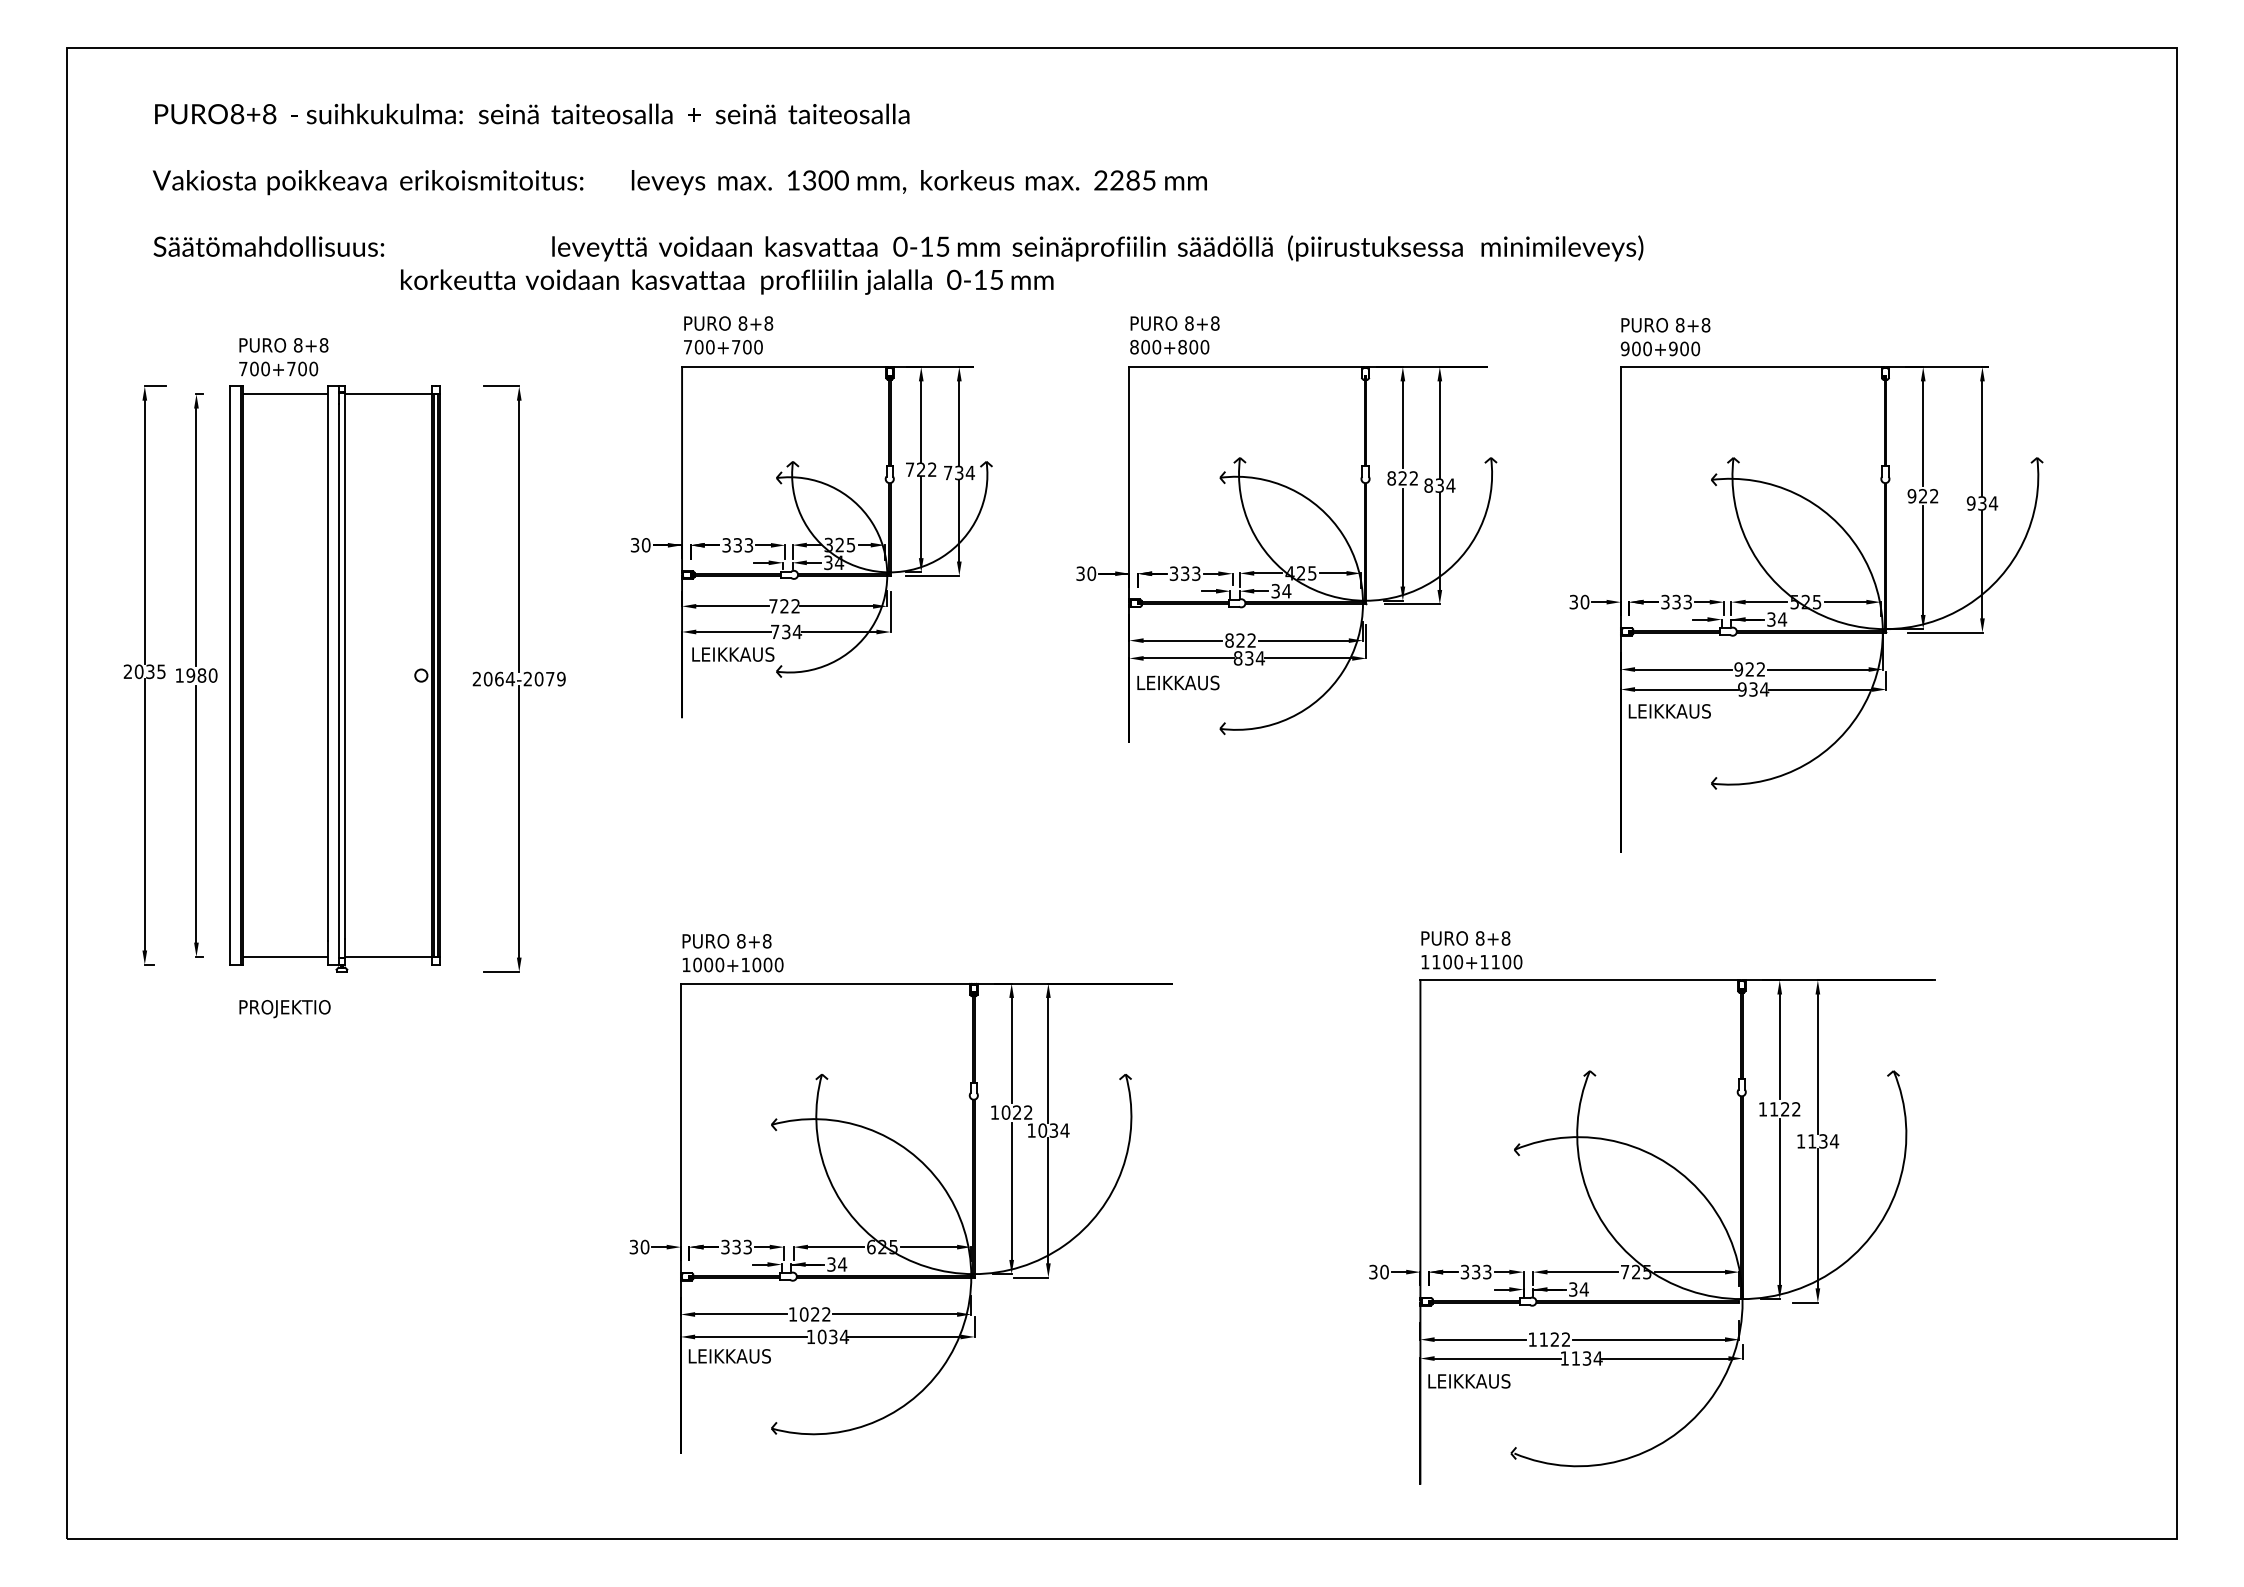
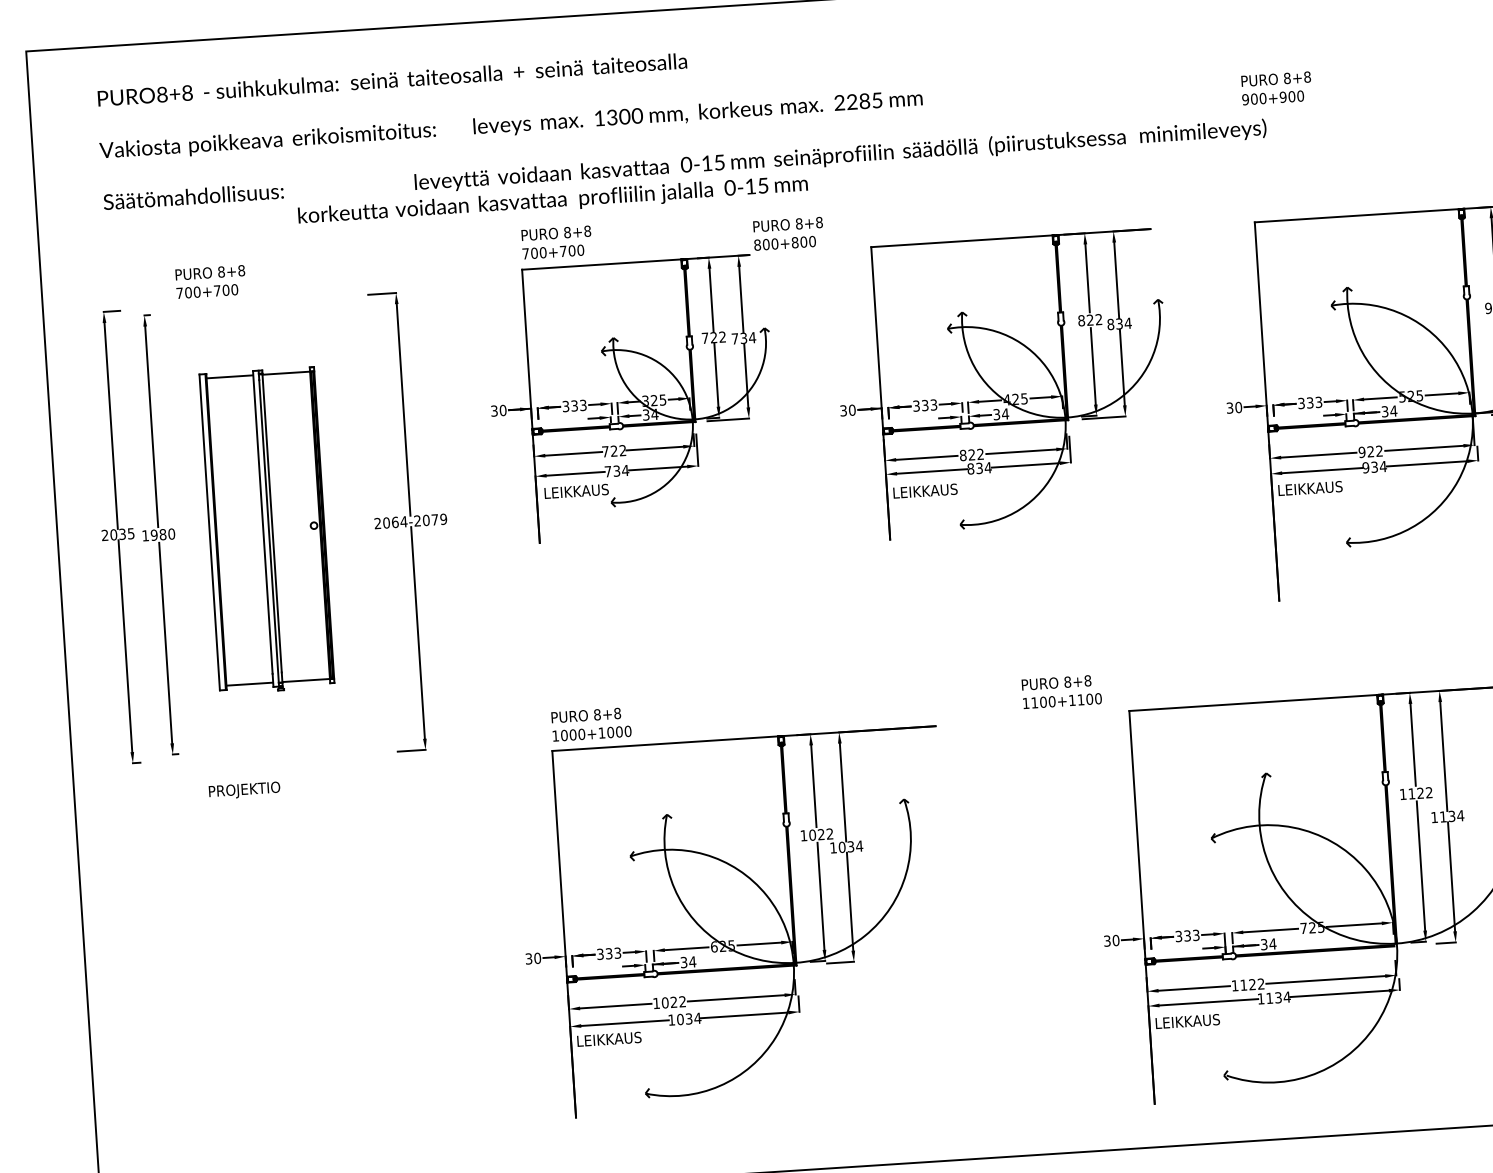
text: (1174, 335) -> (788, 233), moved
text: (1665, 337) -> (1276, 88), moved
part: (334, 678) -> (266, 530), size x0.7
text: (1471, 950) -> (1061, 692), moved

